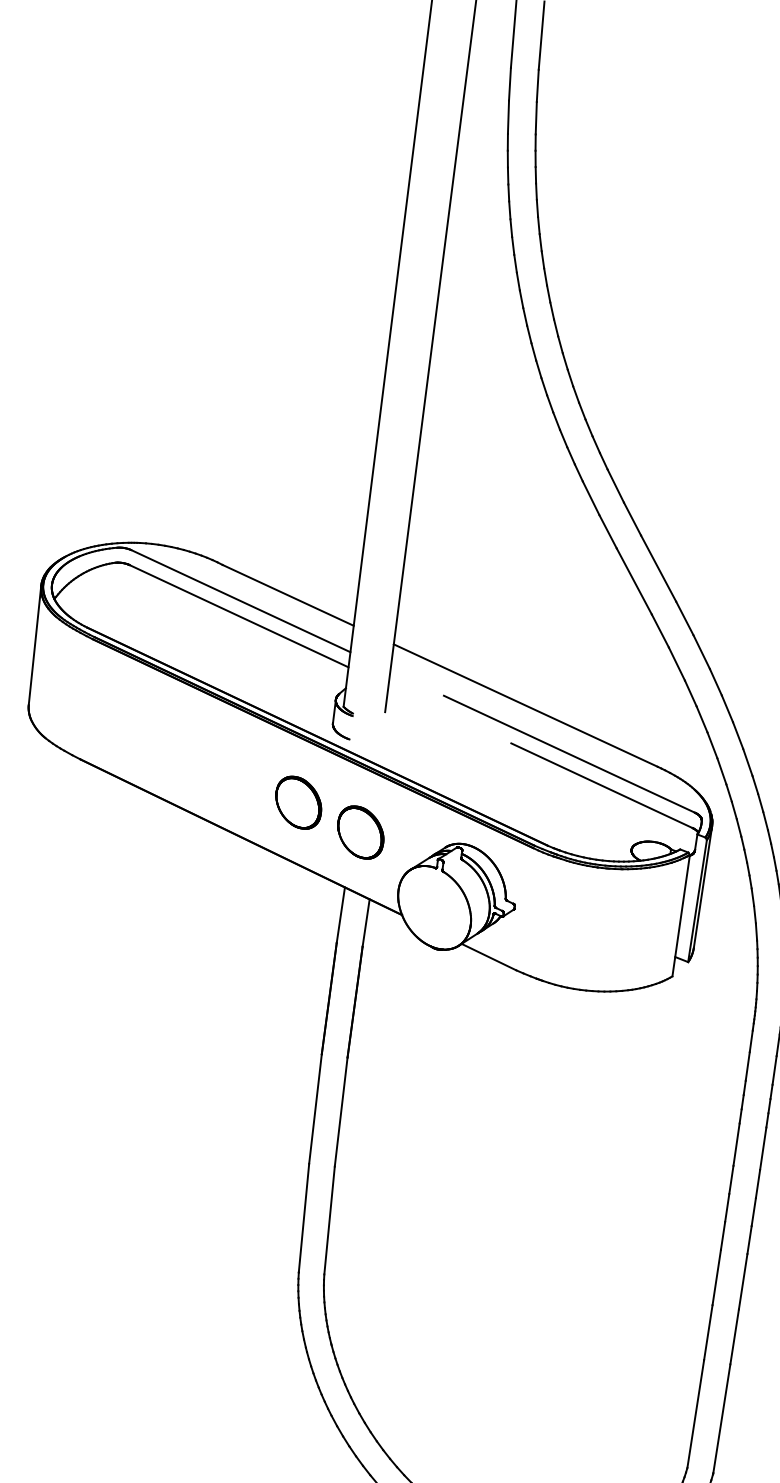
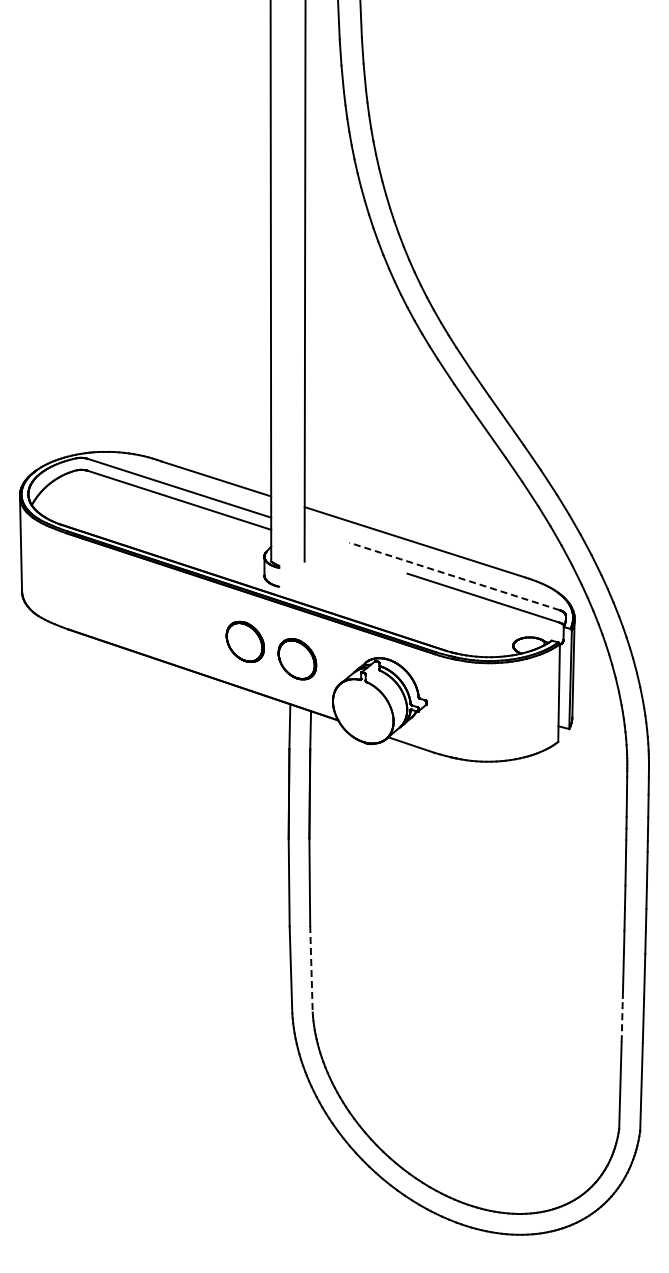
line: (569, 754) -> (454, 576), solid -> dashed
line: (329, 1220) -> (311, 969), solid -> dashed
line: (708, 1331) -> (622, 1019), solid -> dashed

